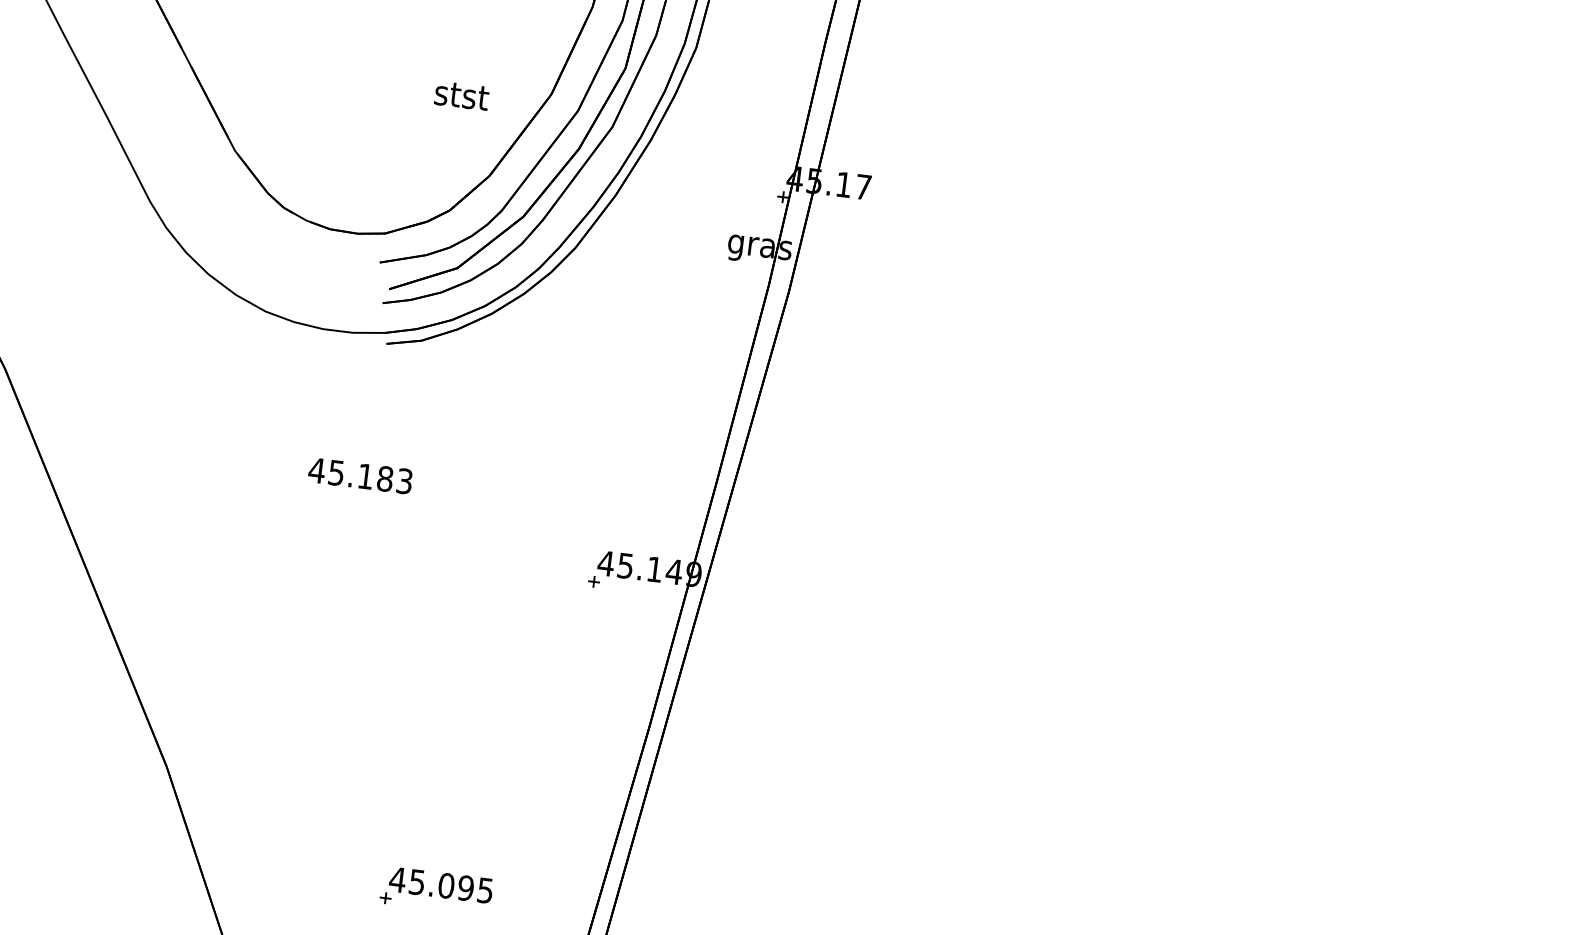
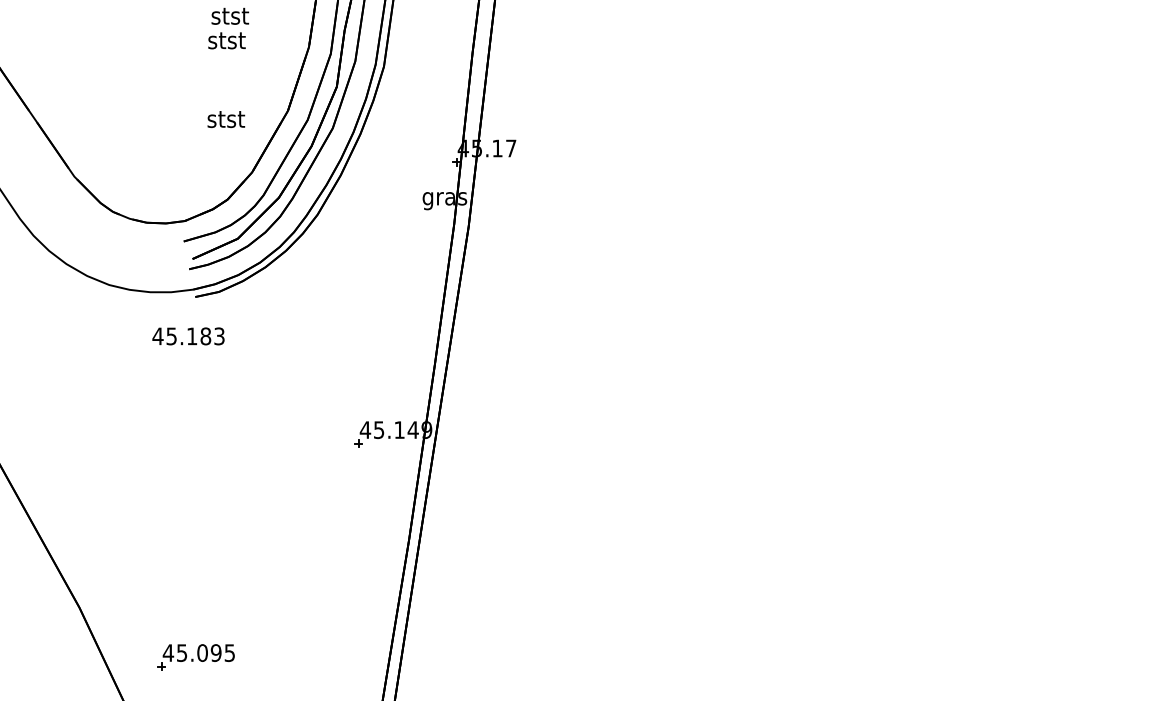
text: (360, 476) -> (188, 336), moved
part: (435, 890) -> (195, 657), moved

